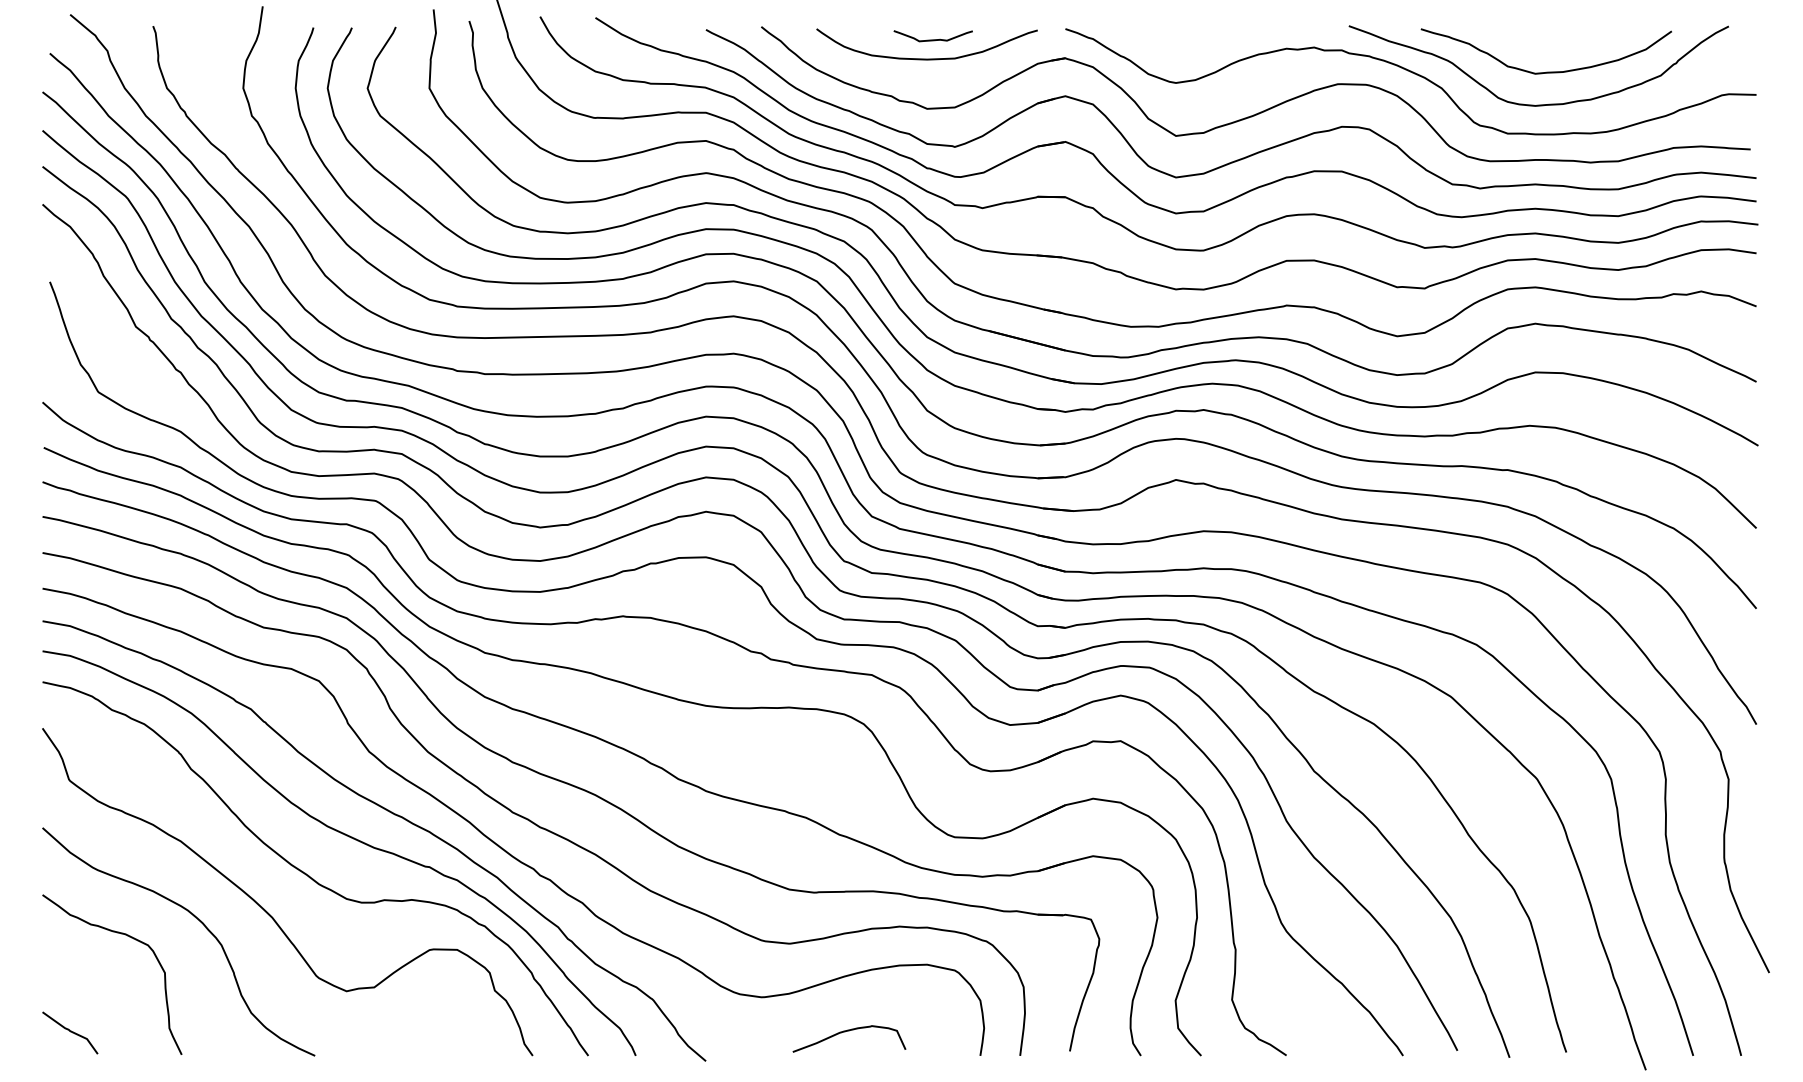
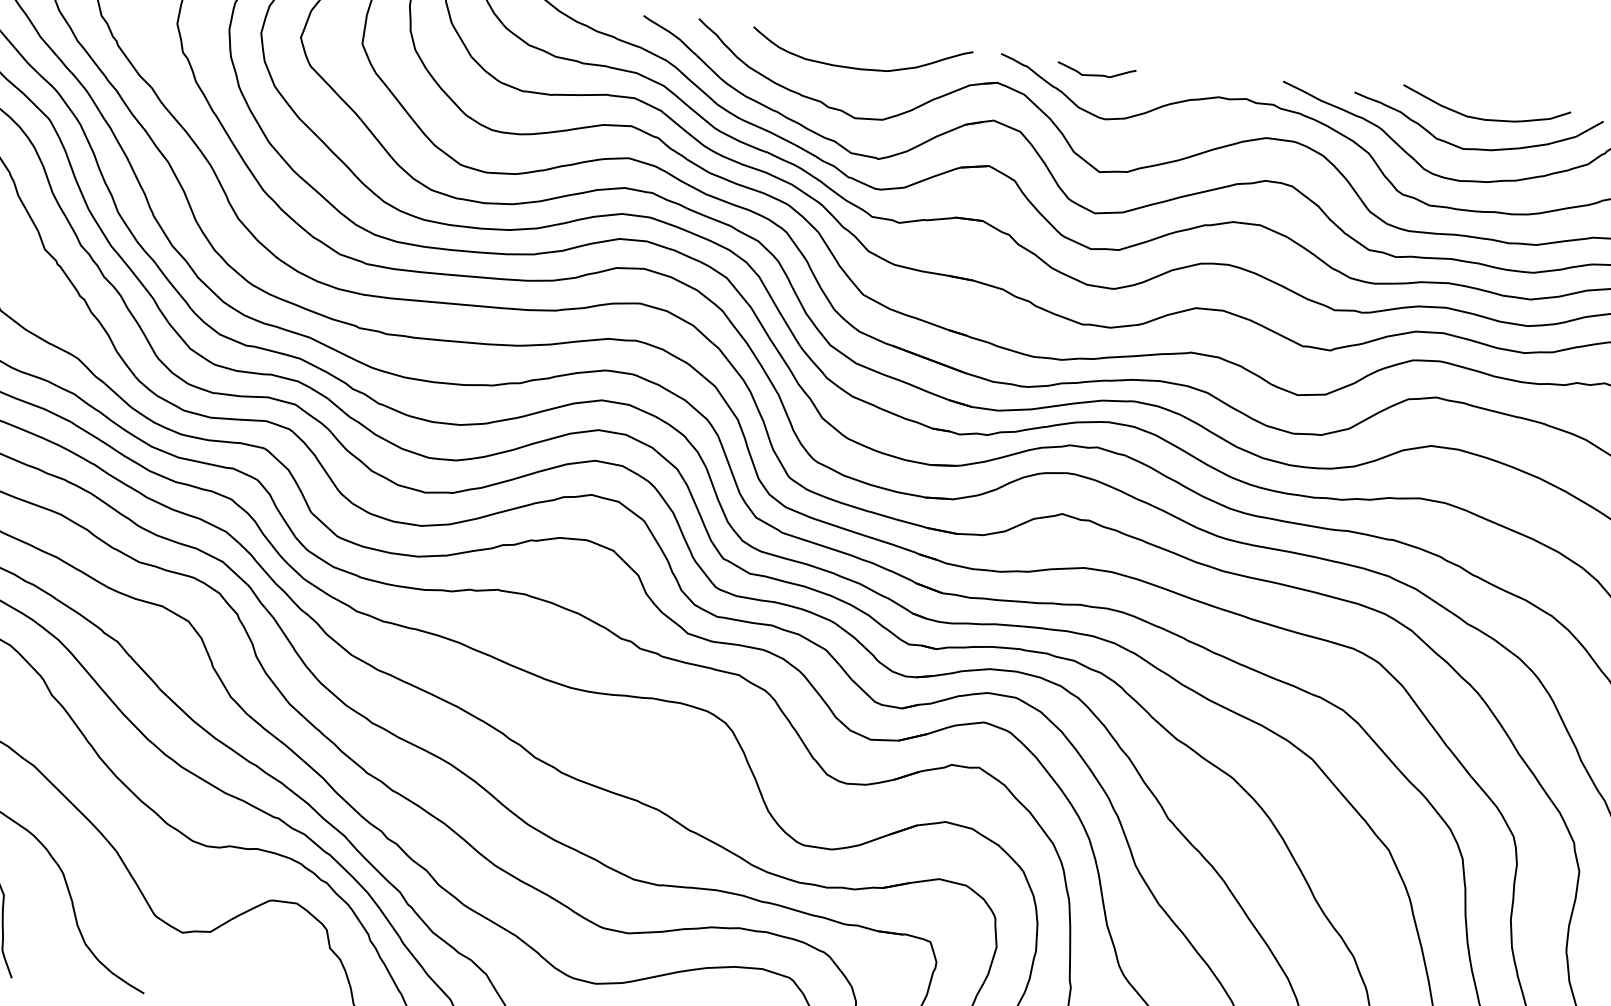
curve: (932, 39) -> (1095, 74), moved
curve: (1553, 41) -> (1484, 118), added

